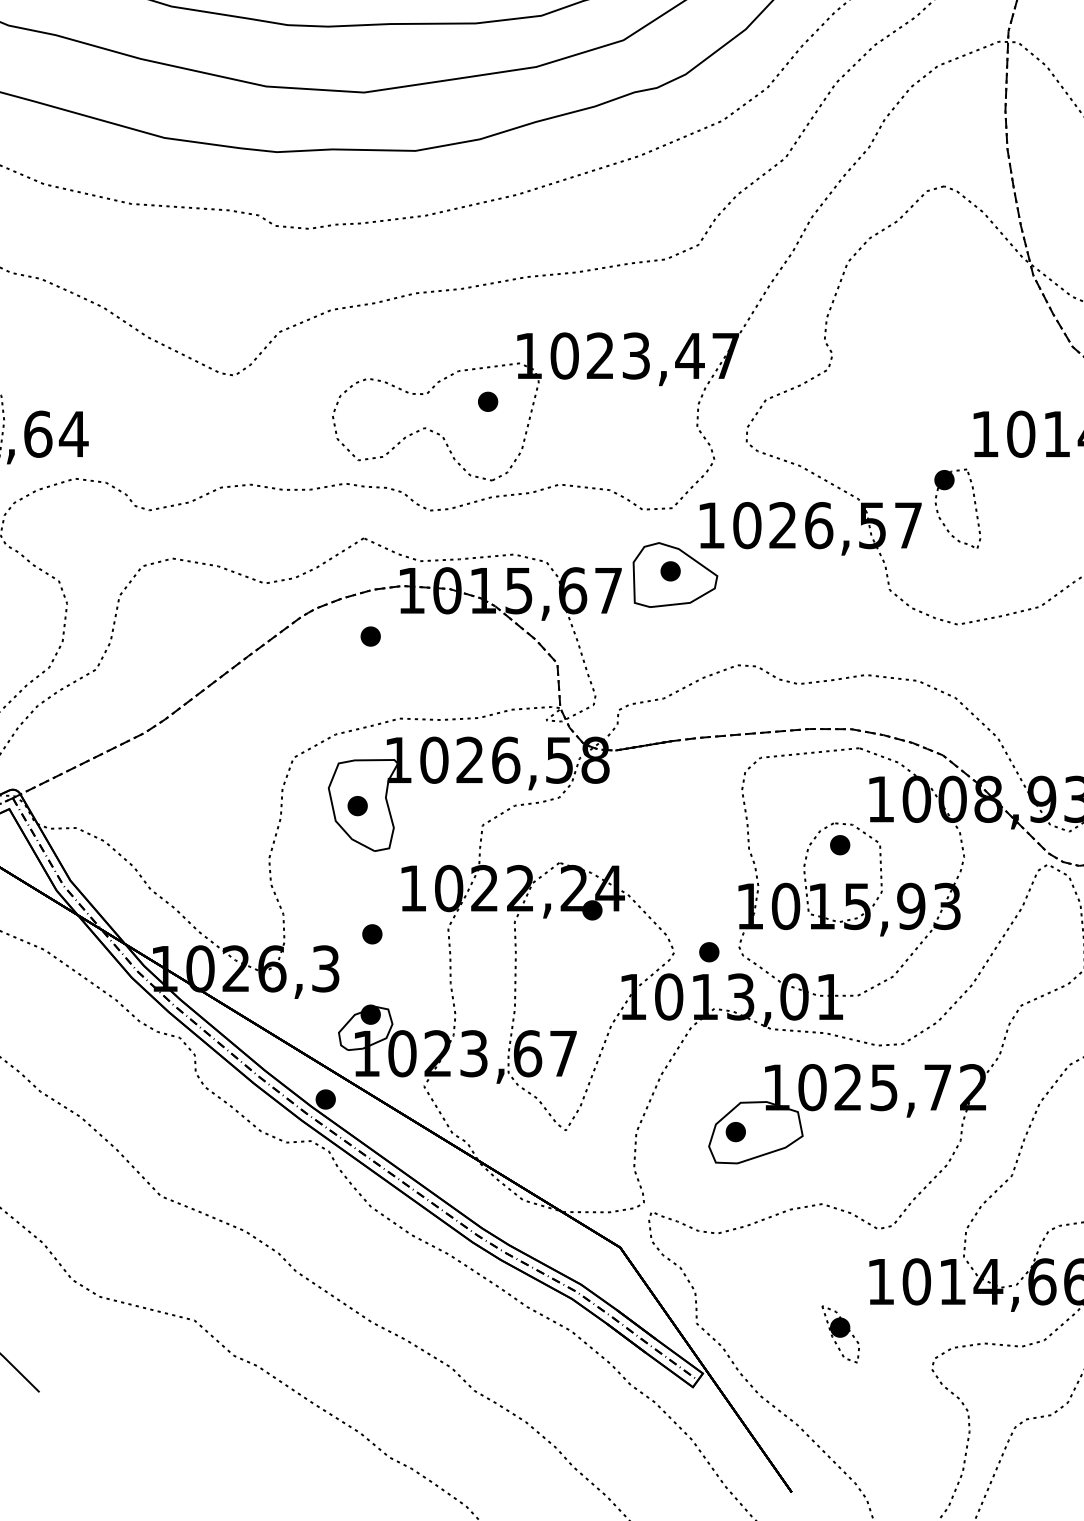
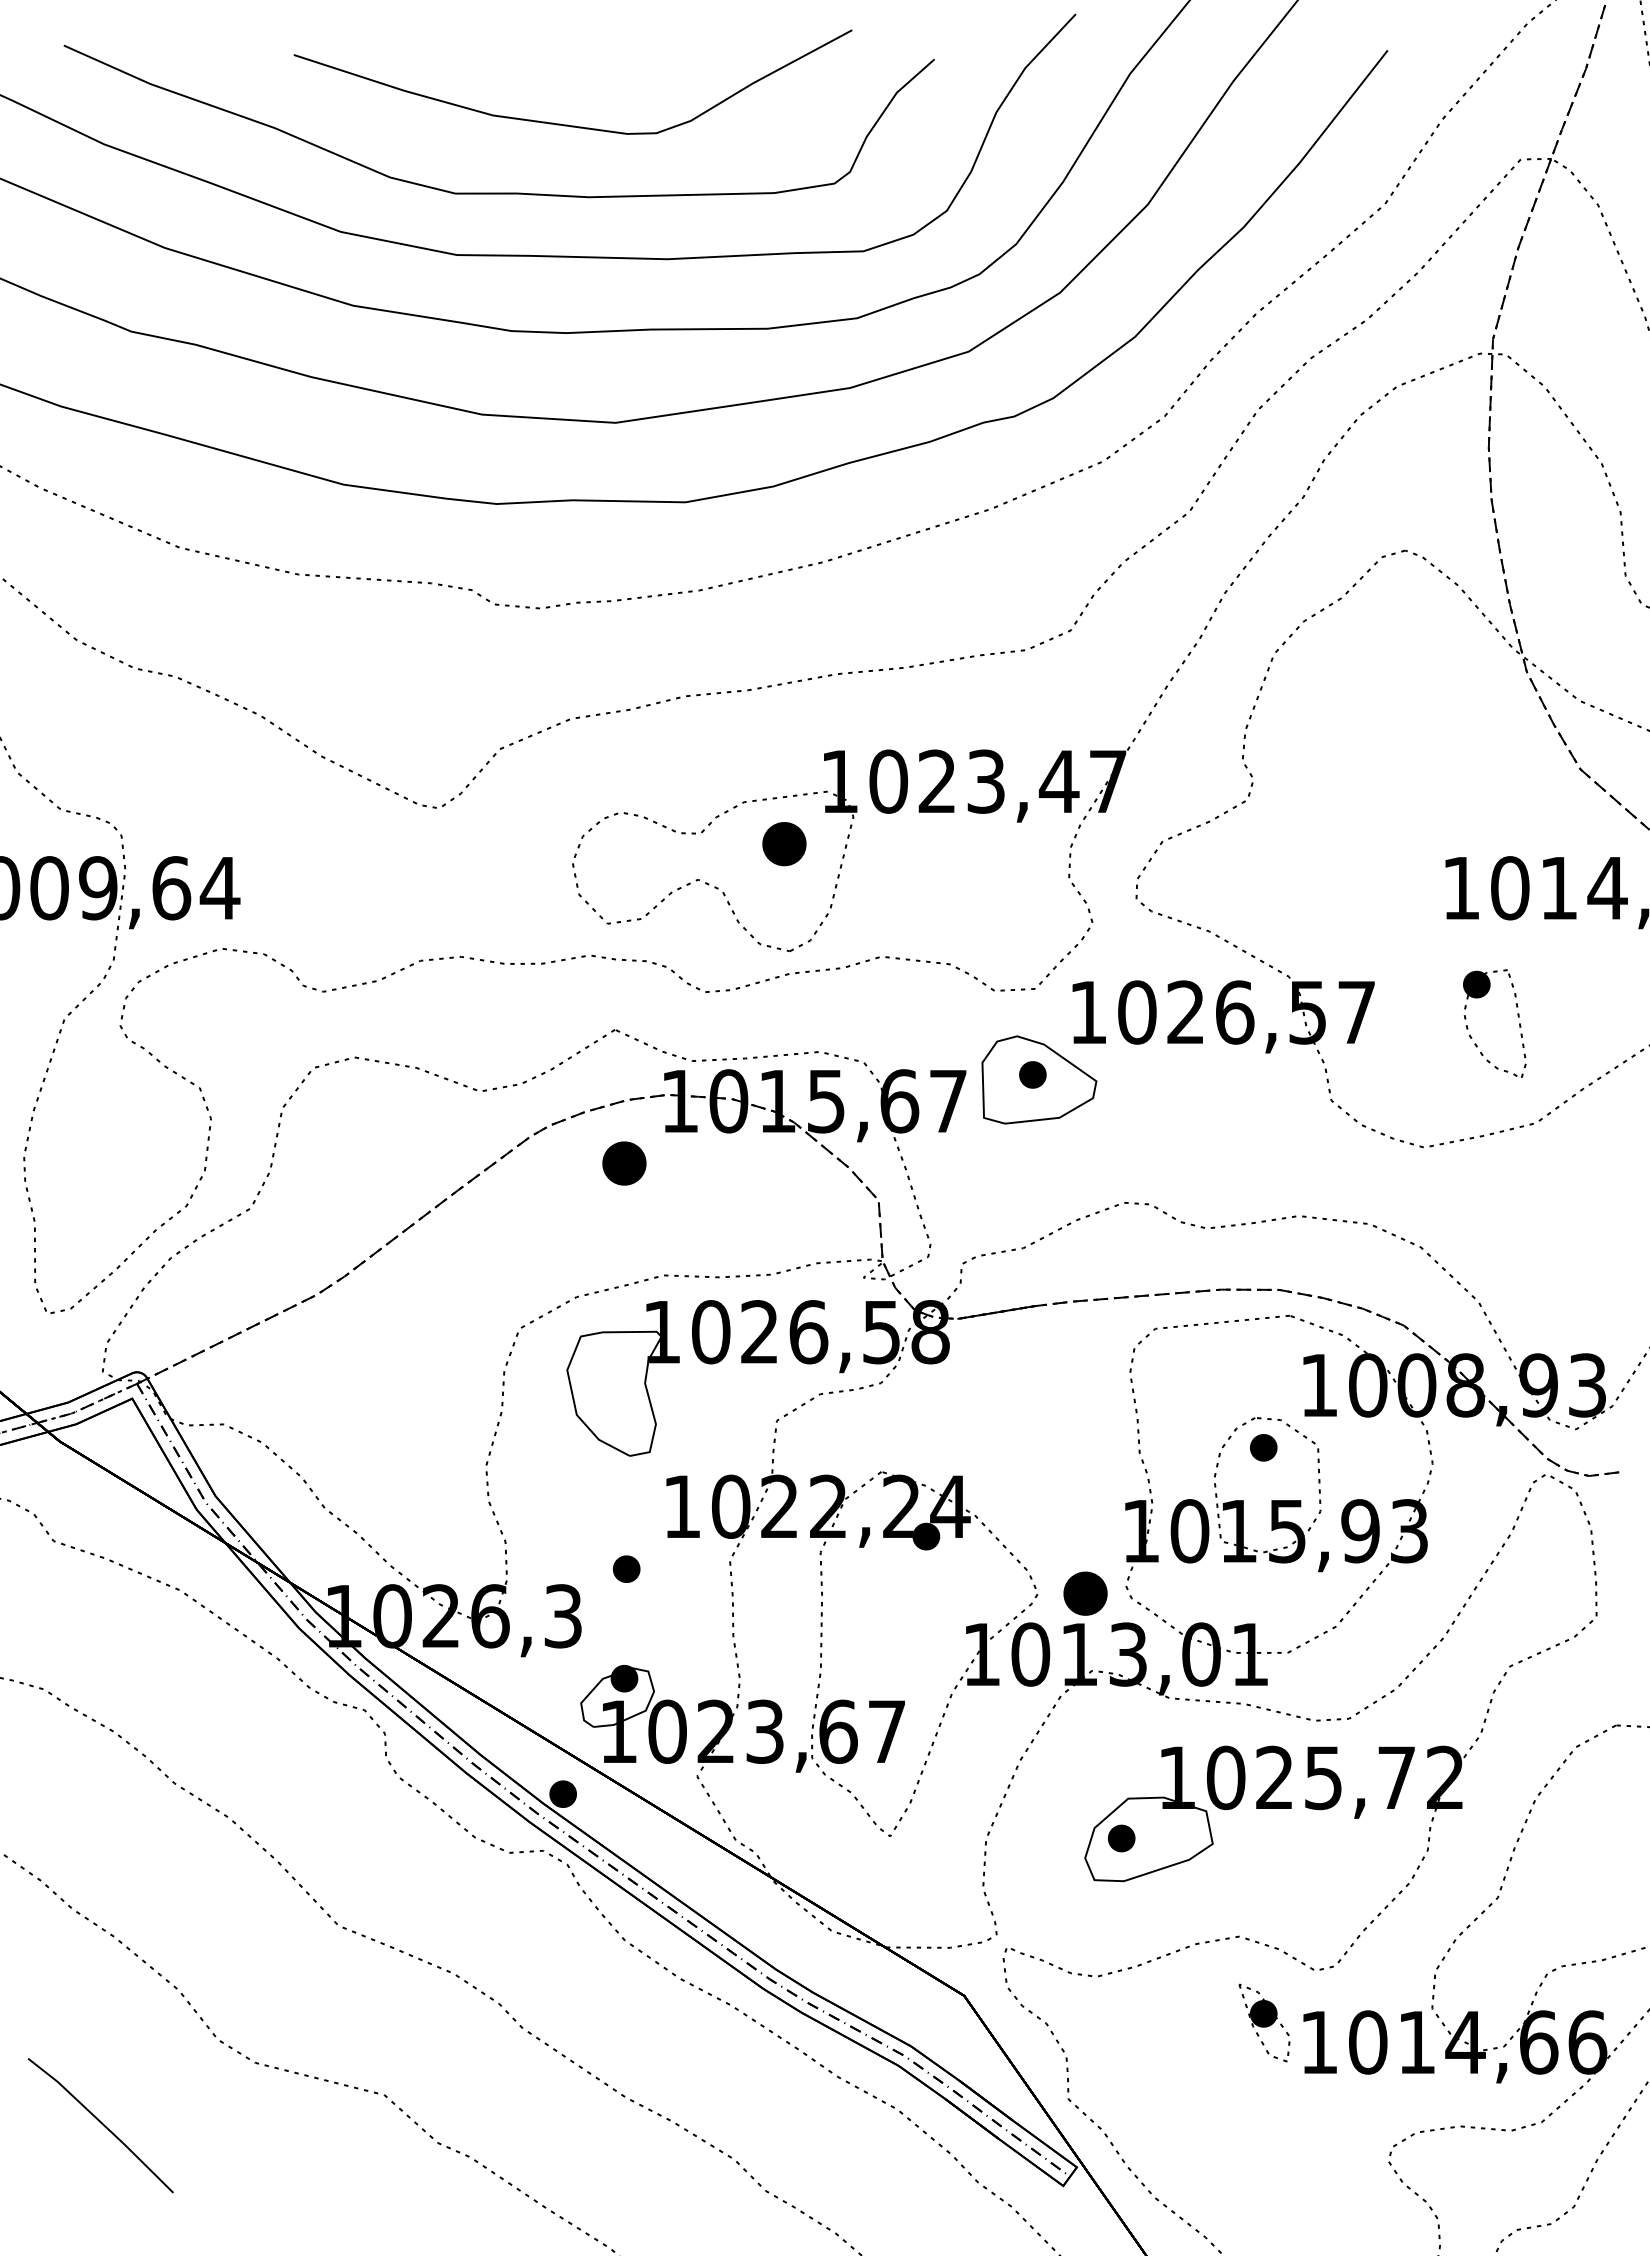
part: (487, 401) -> (783, 843), size x1.6
part: (974, 503) -> (1517, 1016), moved
part: (370, 636) -> (624, 1163), size x1.6
part: (357, 806) -> (606, 1394), removed
part: (709, 952) -> (1085, 1593), size x1.6
part: (840, 1333) -> (1264, 2022), moved

